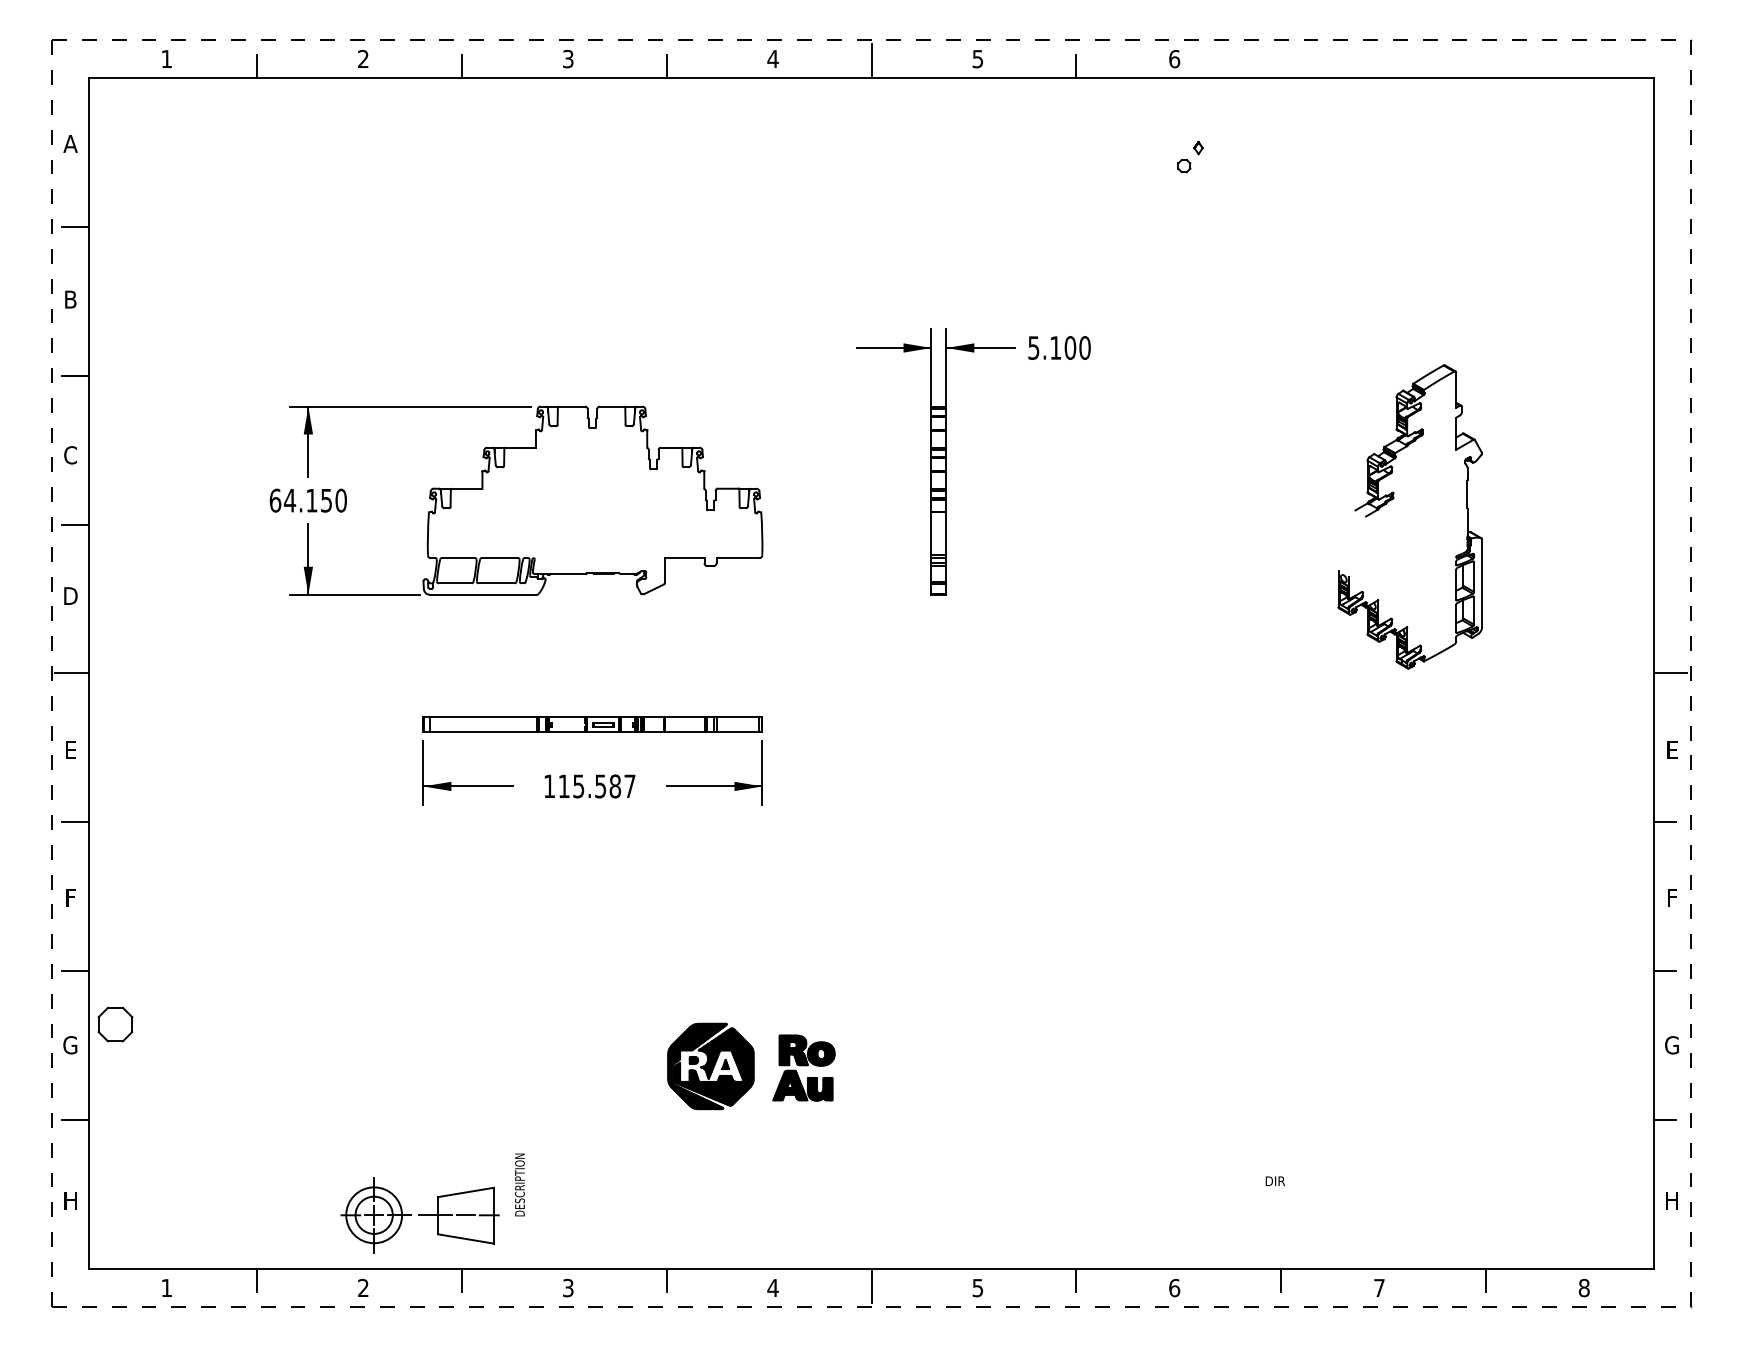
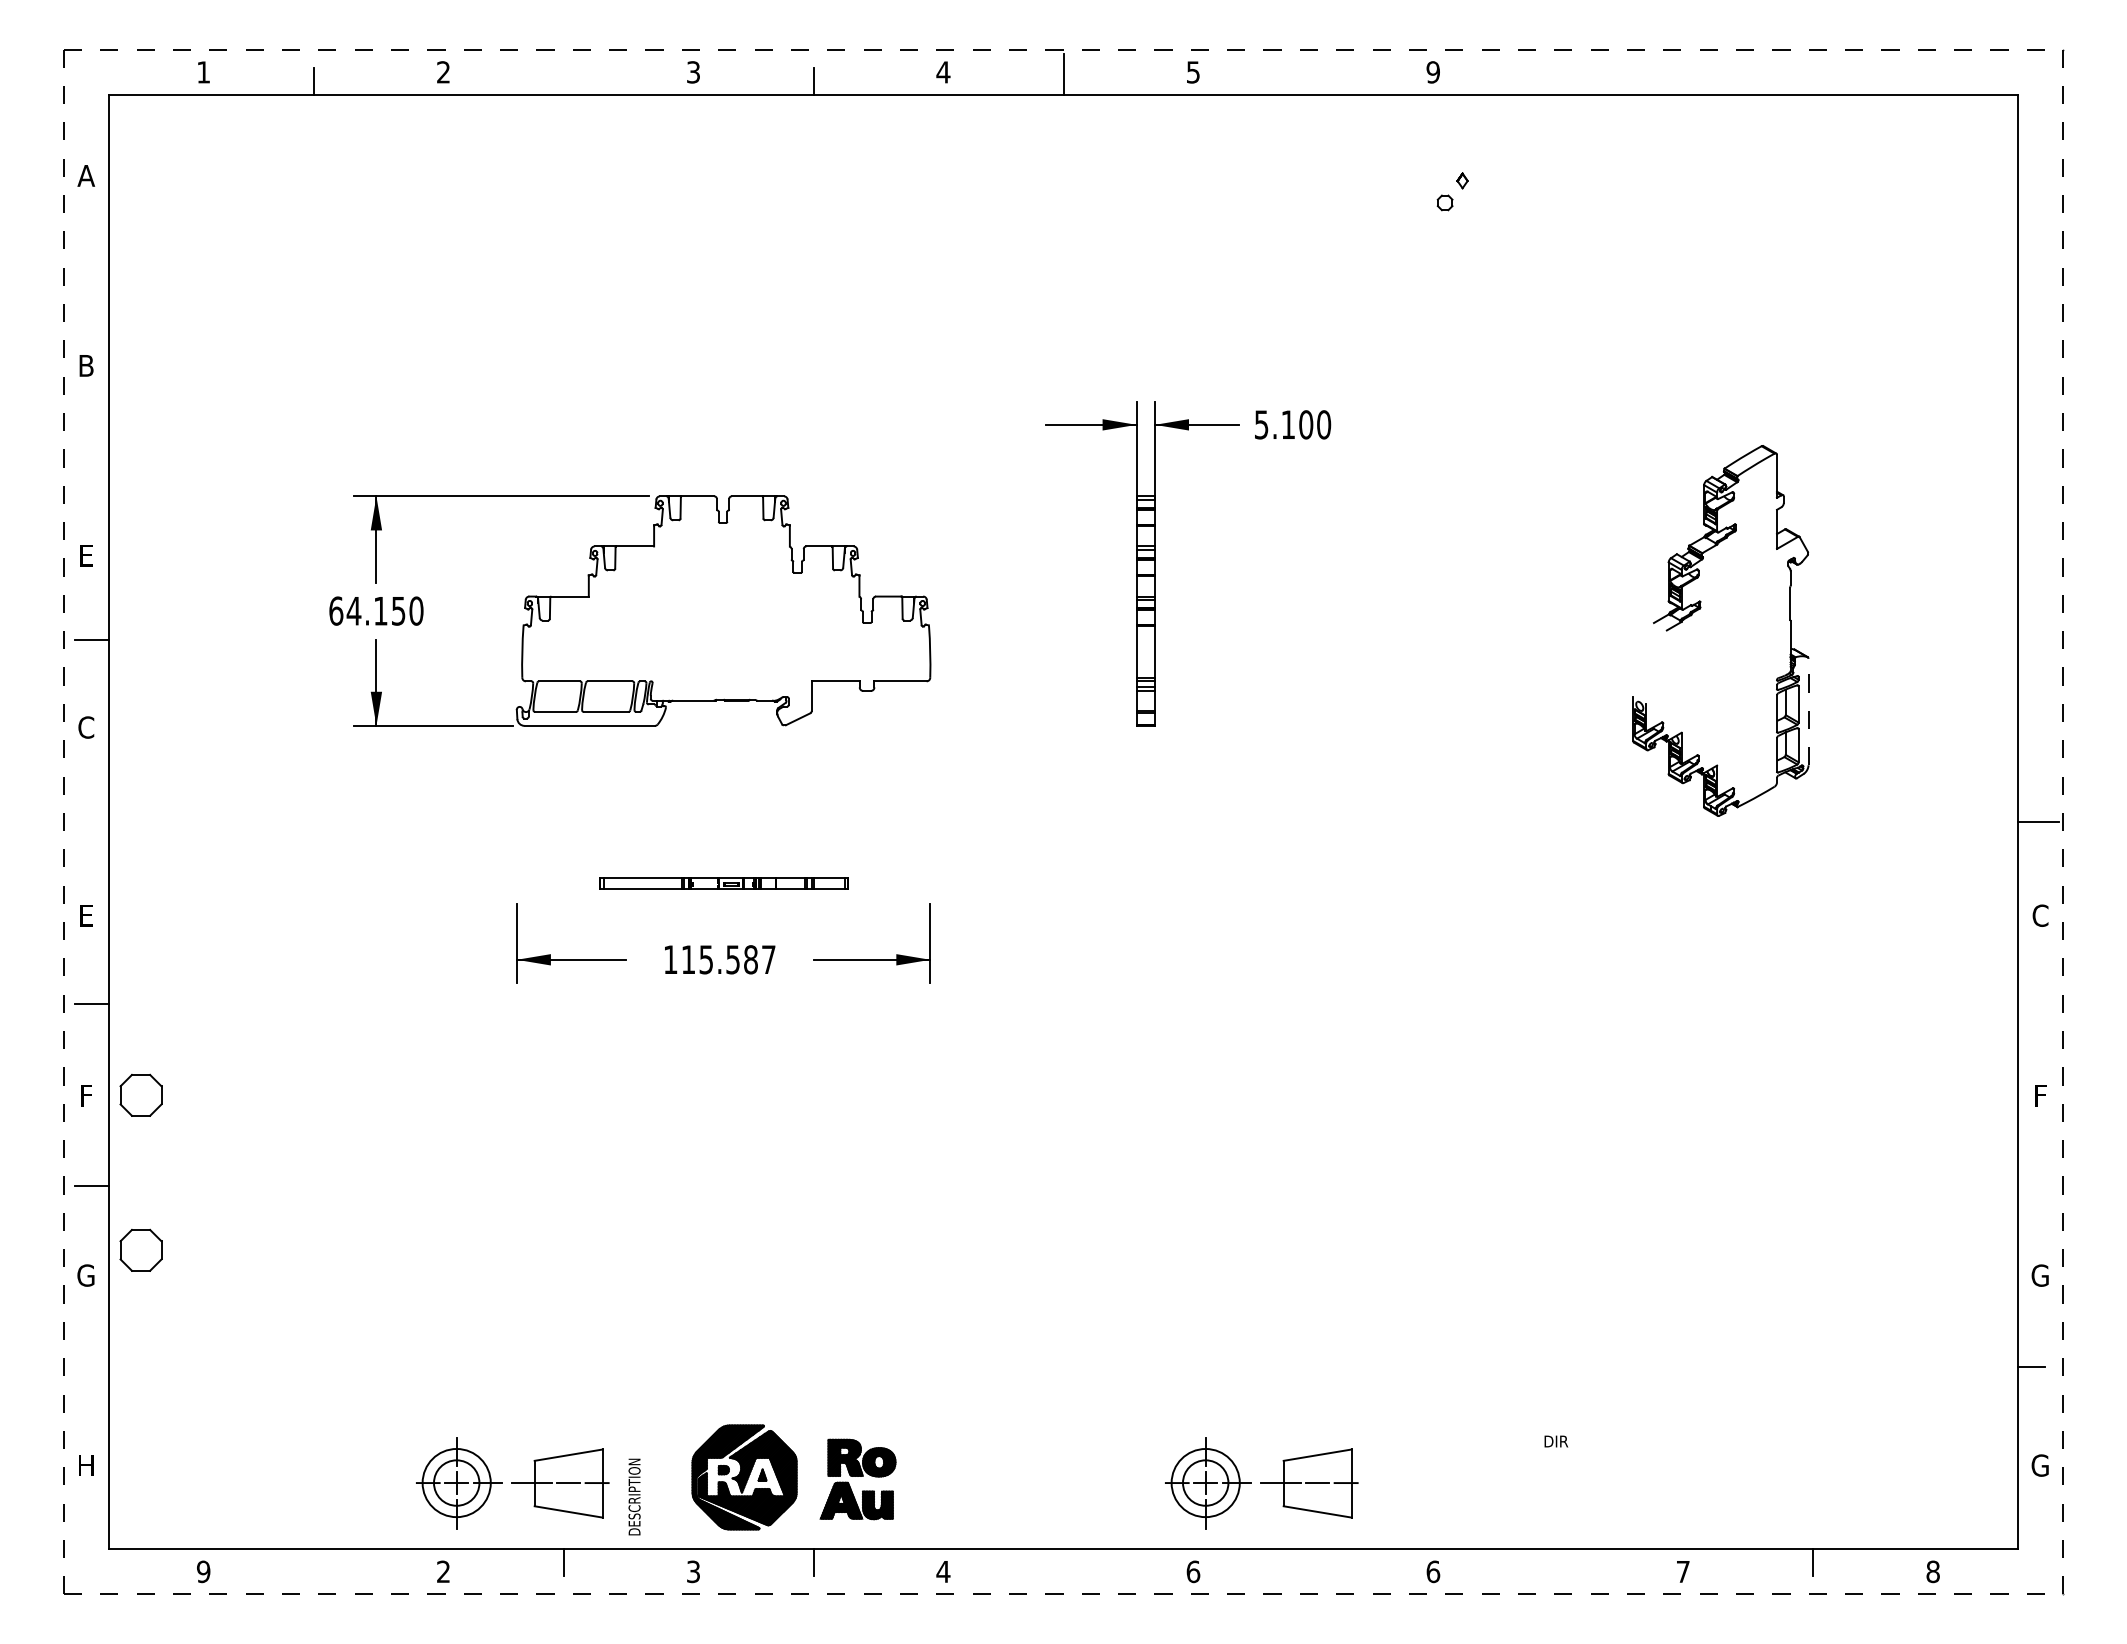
text: (1174, 59) -> (1433, 72), 6 -> 9
line: (461, 65) -> (563, 80), removed
line: (1076, 65) -> (1313, 80), removed
line: (75, 226) -> (92, 276), removed
line: (75, 375) -> (92, 458), removed
text: (70, 455) -> (86, 555), C -> E
line: (1482, 582) -> (1808, 711), solid -> dashed
text: (70, 596) -> (86, 727), D -> C
line: (71, 673) -> (87, 822), removed
part: (592, 723) -> (723, 883), size x0.6
text: (1672, 750) -> (2040, 915), E -> C
line: (1664, 822) -> (2031, 1003), removed
part: (115, 896) -> (140, 1094), added
line: (1664, 971) -> (2031, 1185), removed
part: (751, 1066) -> (793, 1477), moved
line: (75, 1120) -> (92, 1367), removed
text: (519, 1184) -> (634, 1496), moved
text: (1671, 1200) -> (2039, 1465), H -> G
part: (1033, 1215) -> (1261, 1483), added
line: (256, 1280) -> (313, 1562), removed
line: (1076, 1280) -> (1313, 1562), removed
line: (1281, 1280) -> (1563, 1562), removed
line: (871, 1286) -> (1063, 1569), removed
text: (166, 1287) -> (203, 1571), 1 -> 9
text: (978, 1287) -> (1193, 1571), 5 -> 6

